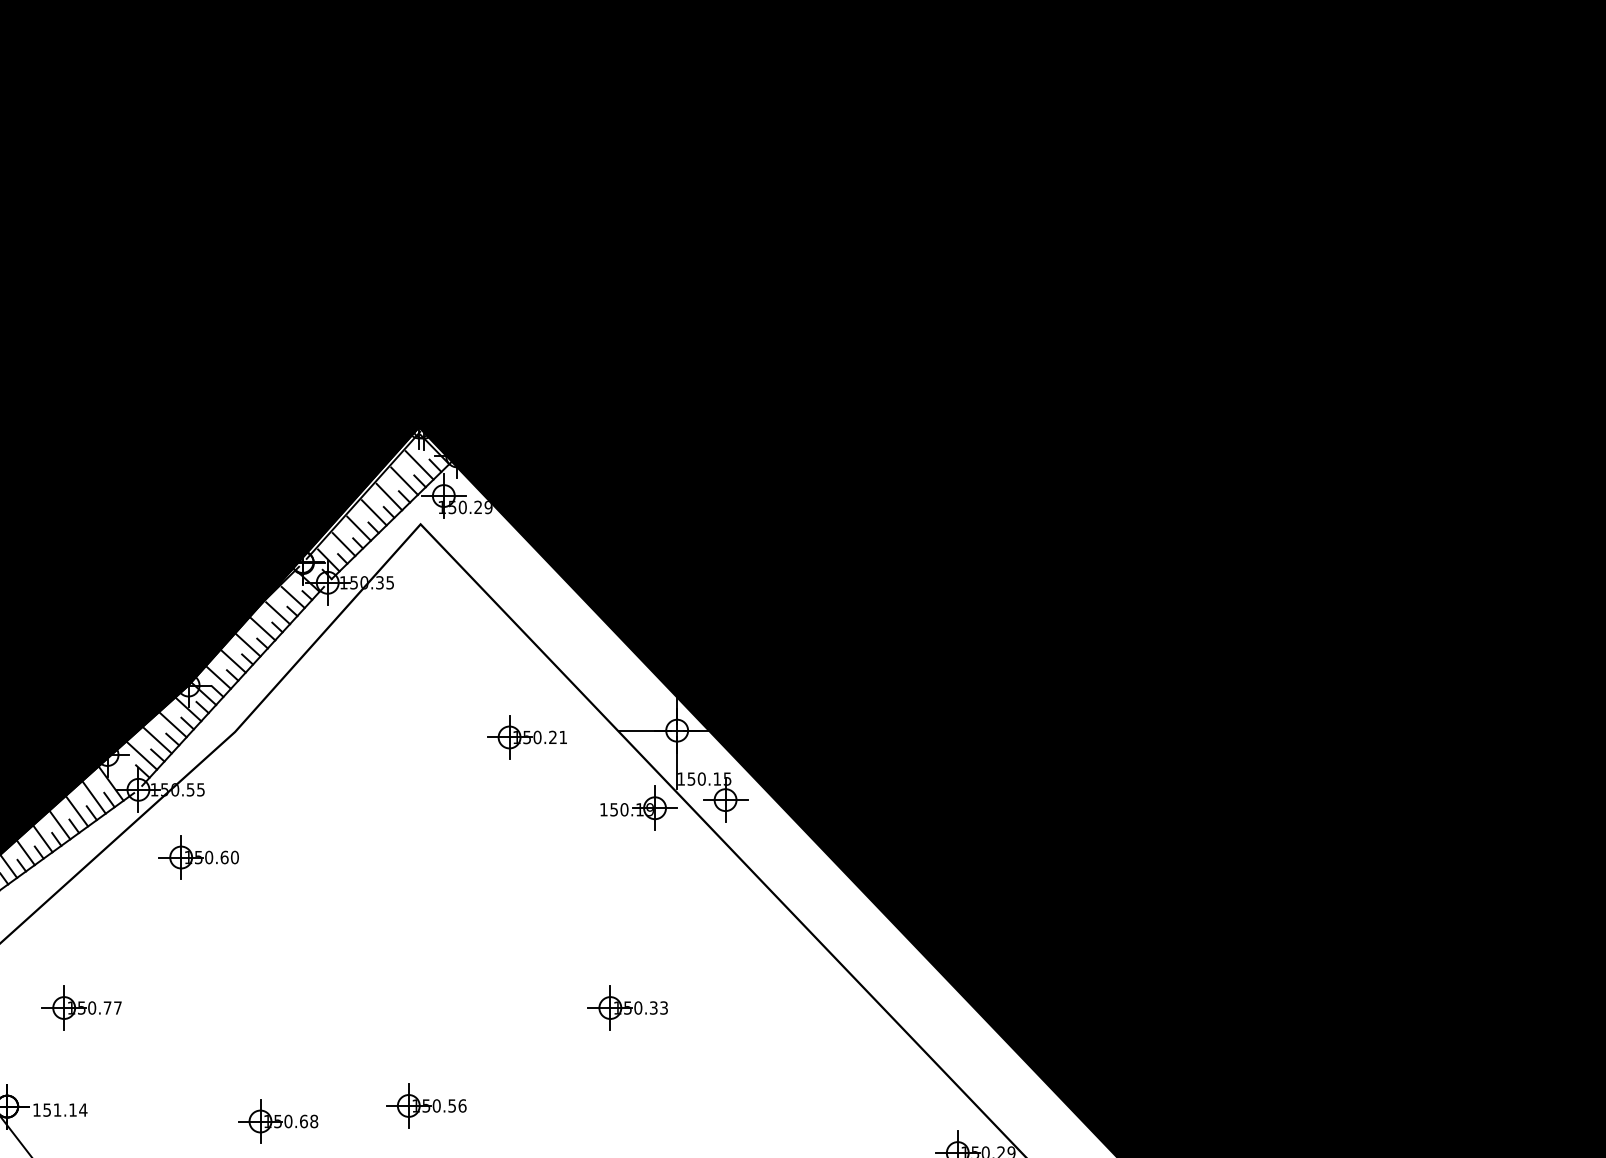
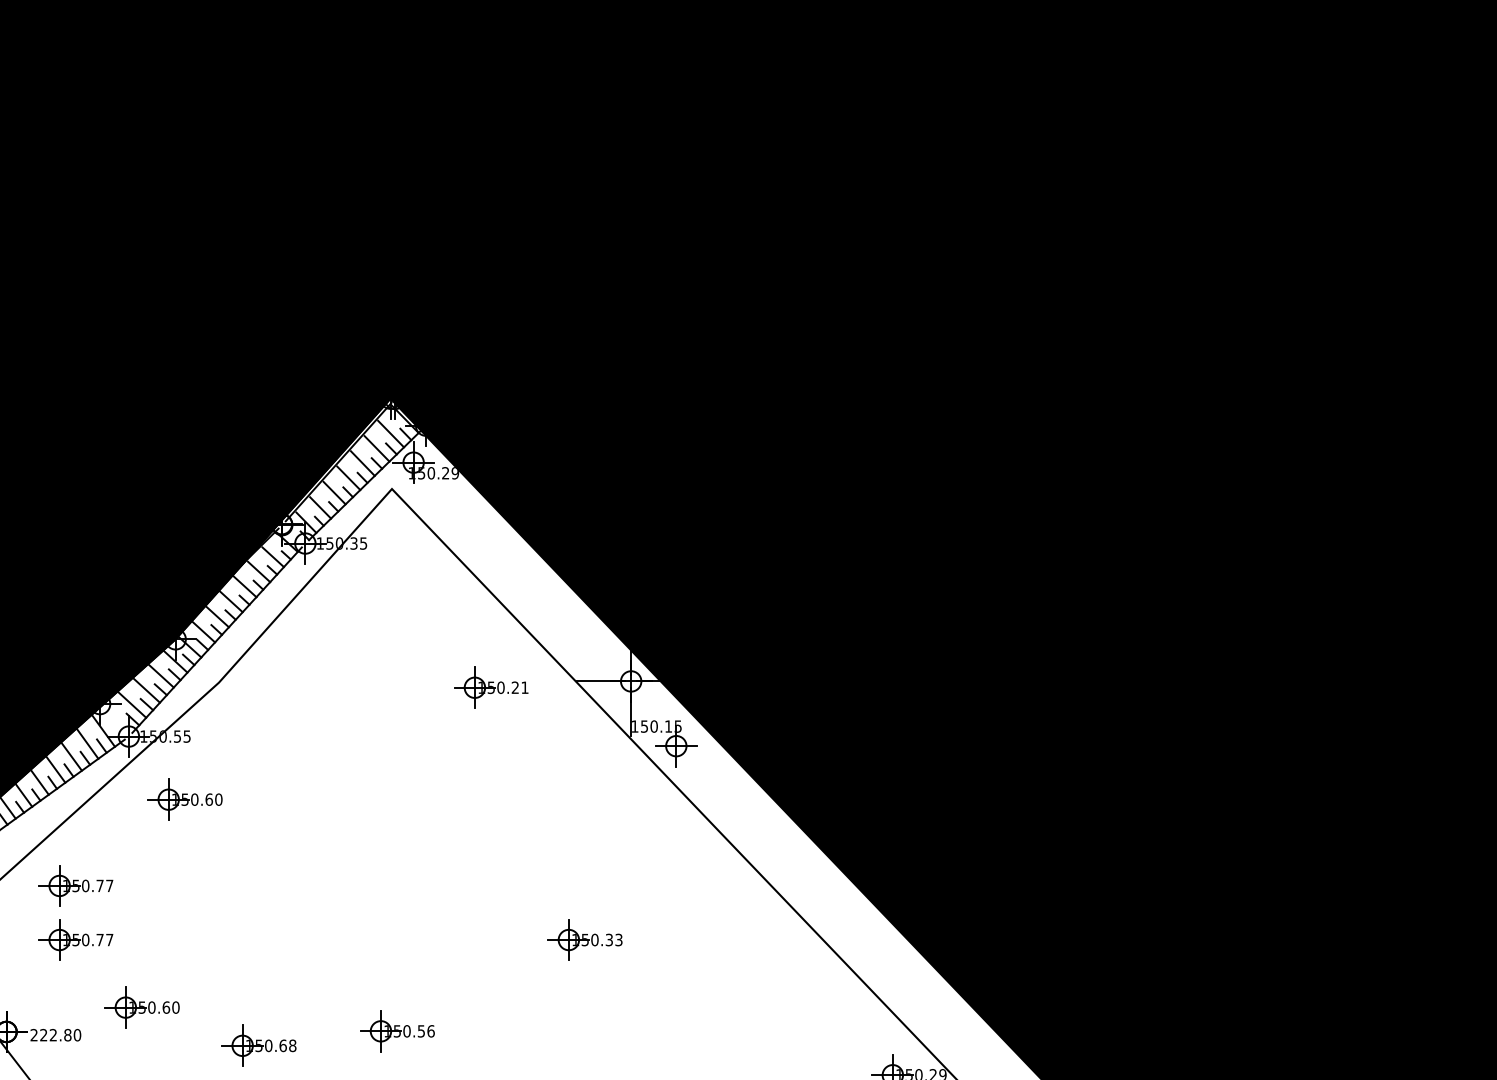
part: (638, 807) -> (595, 753), removed
part: (81, 949) -> (75, 885), added
part: (152, 1080) -> (141, 1007), added
text: (60, 1109) -> (56, 1034), 151.14 -> 222.80

